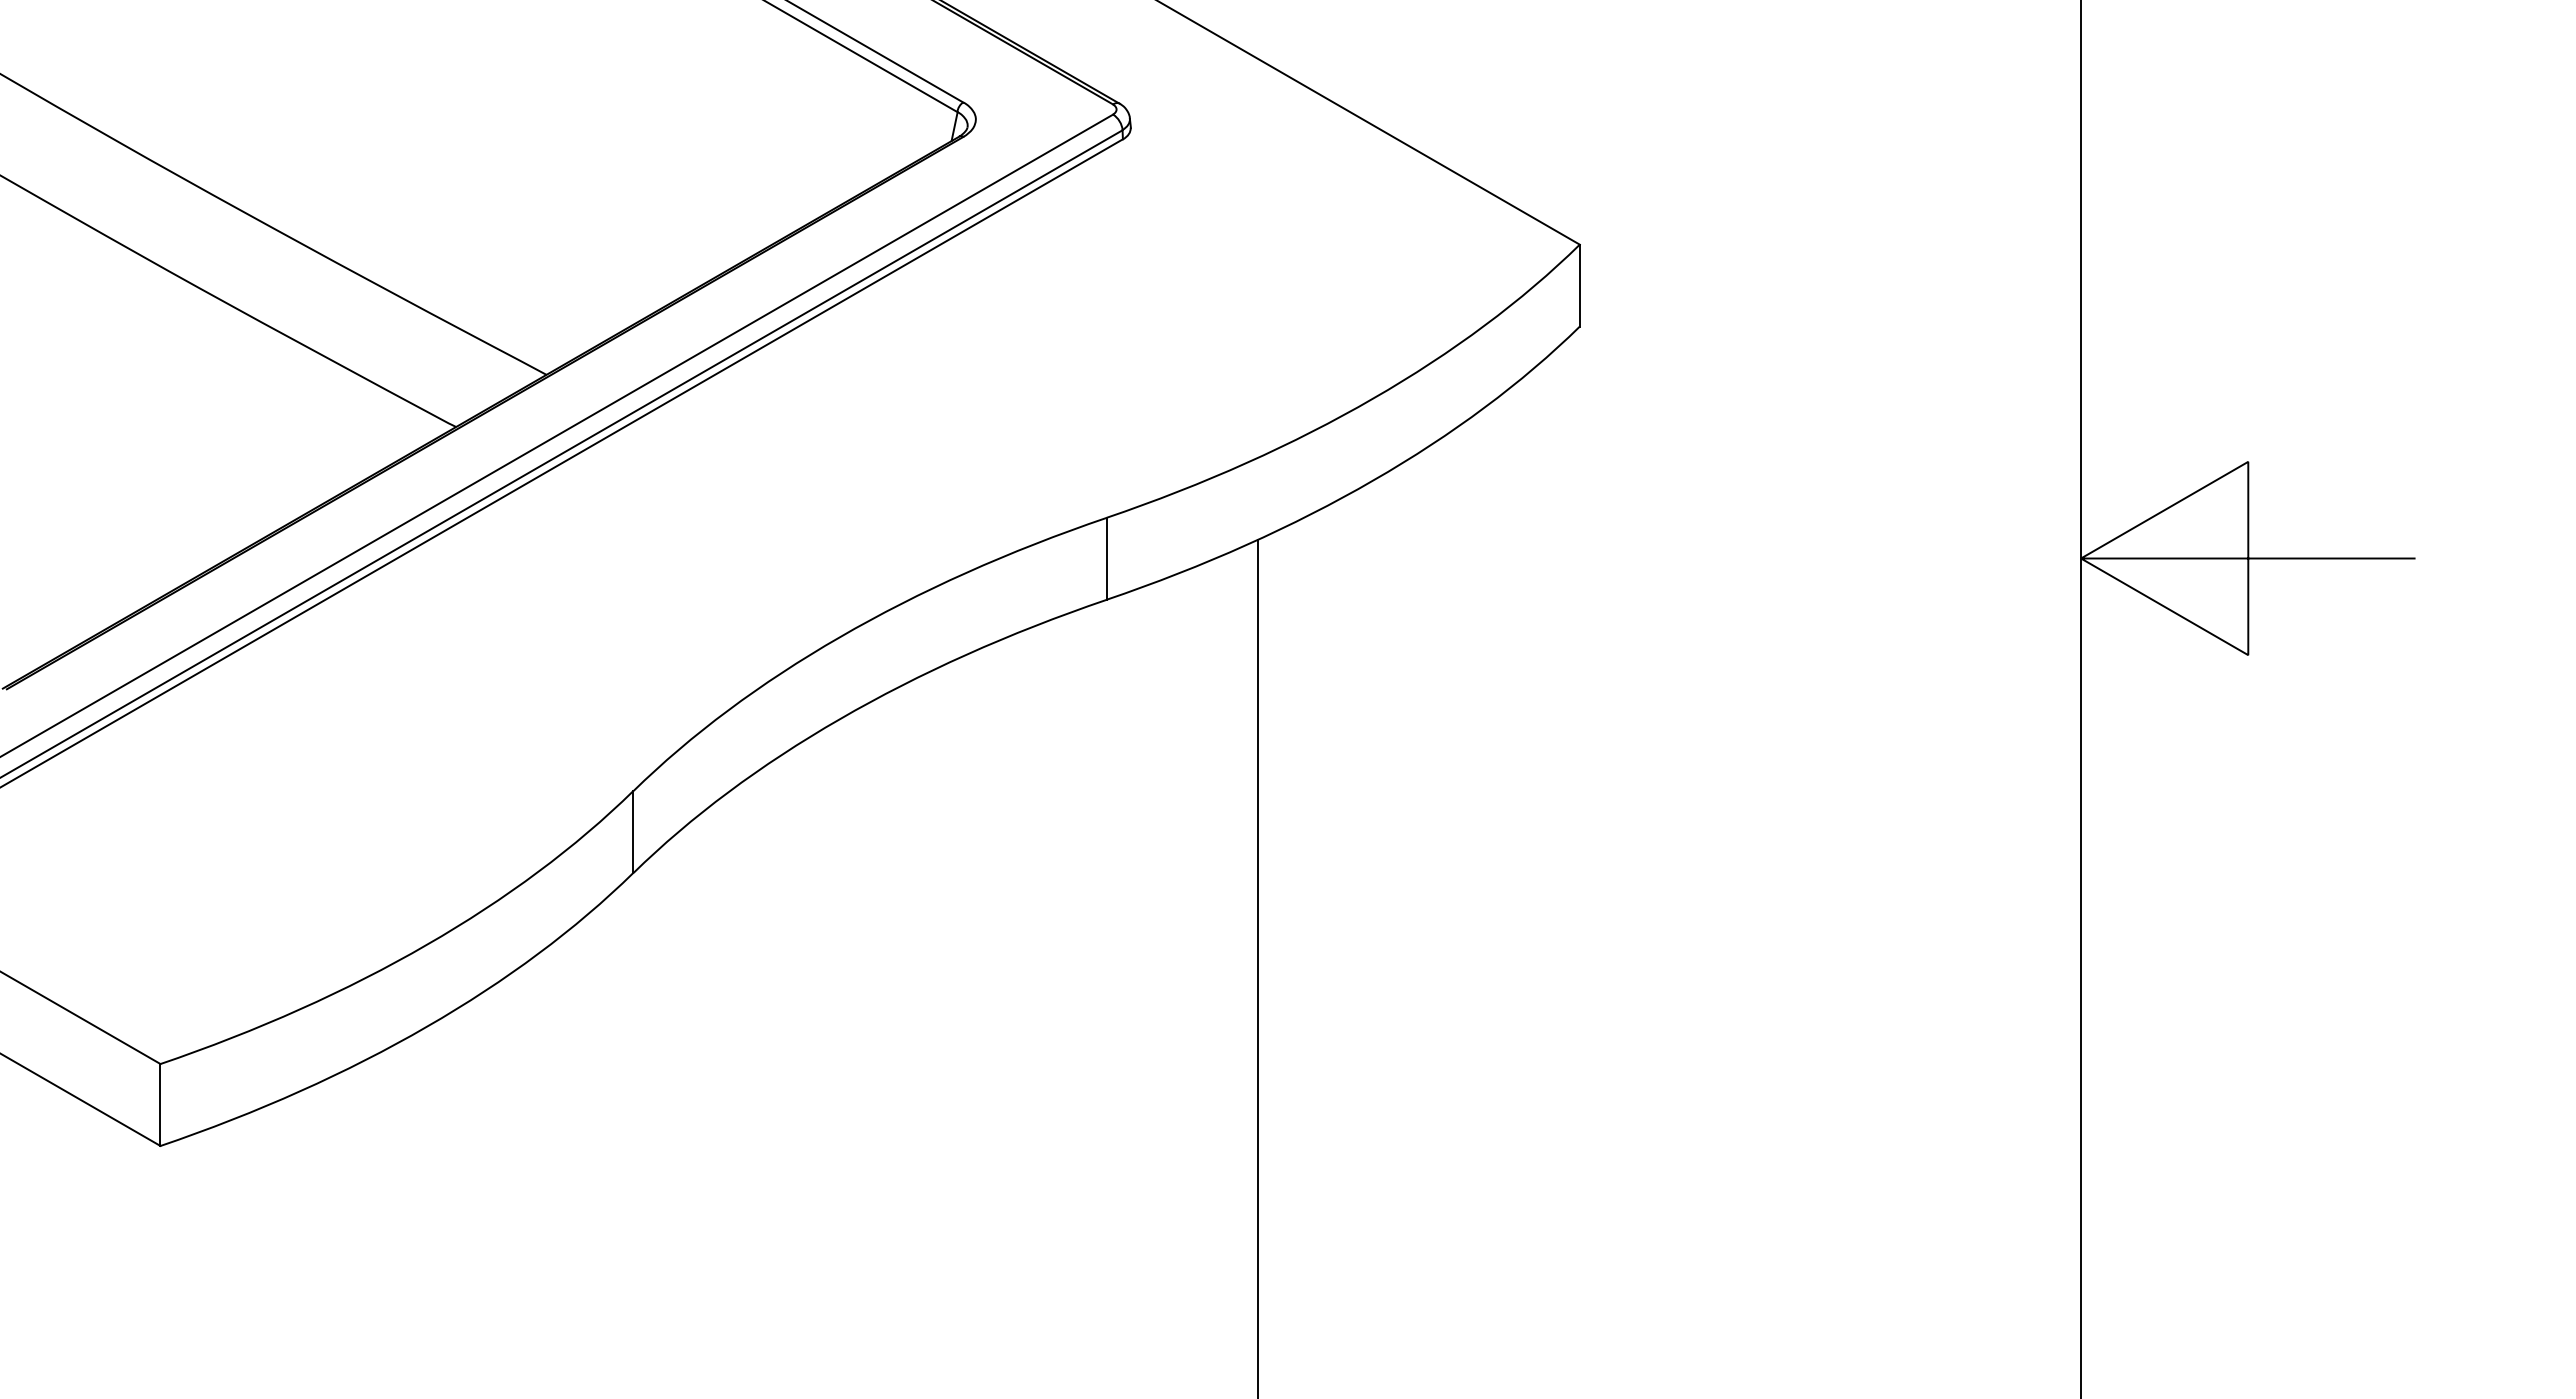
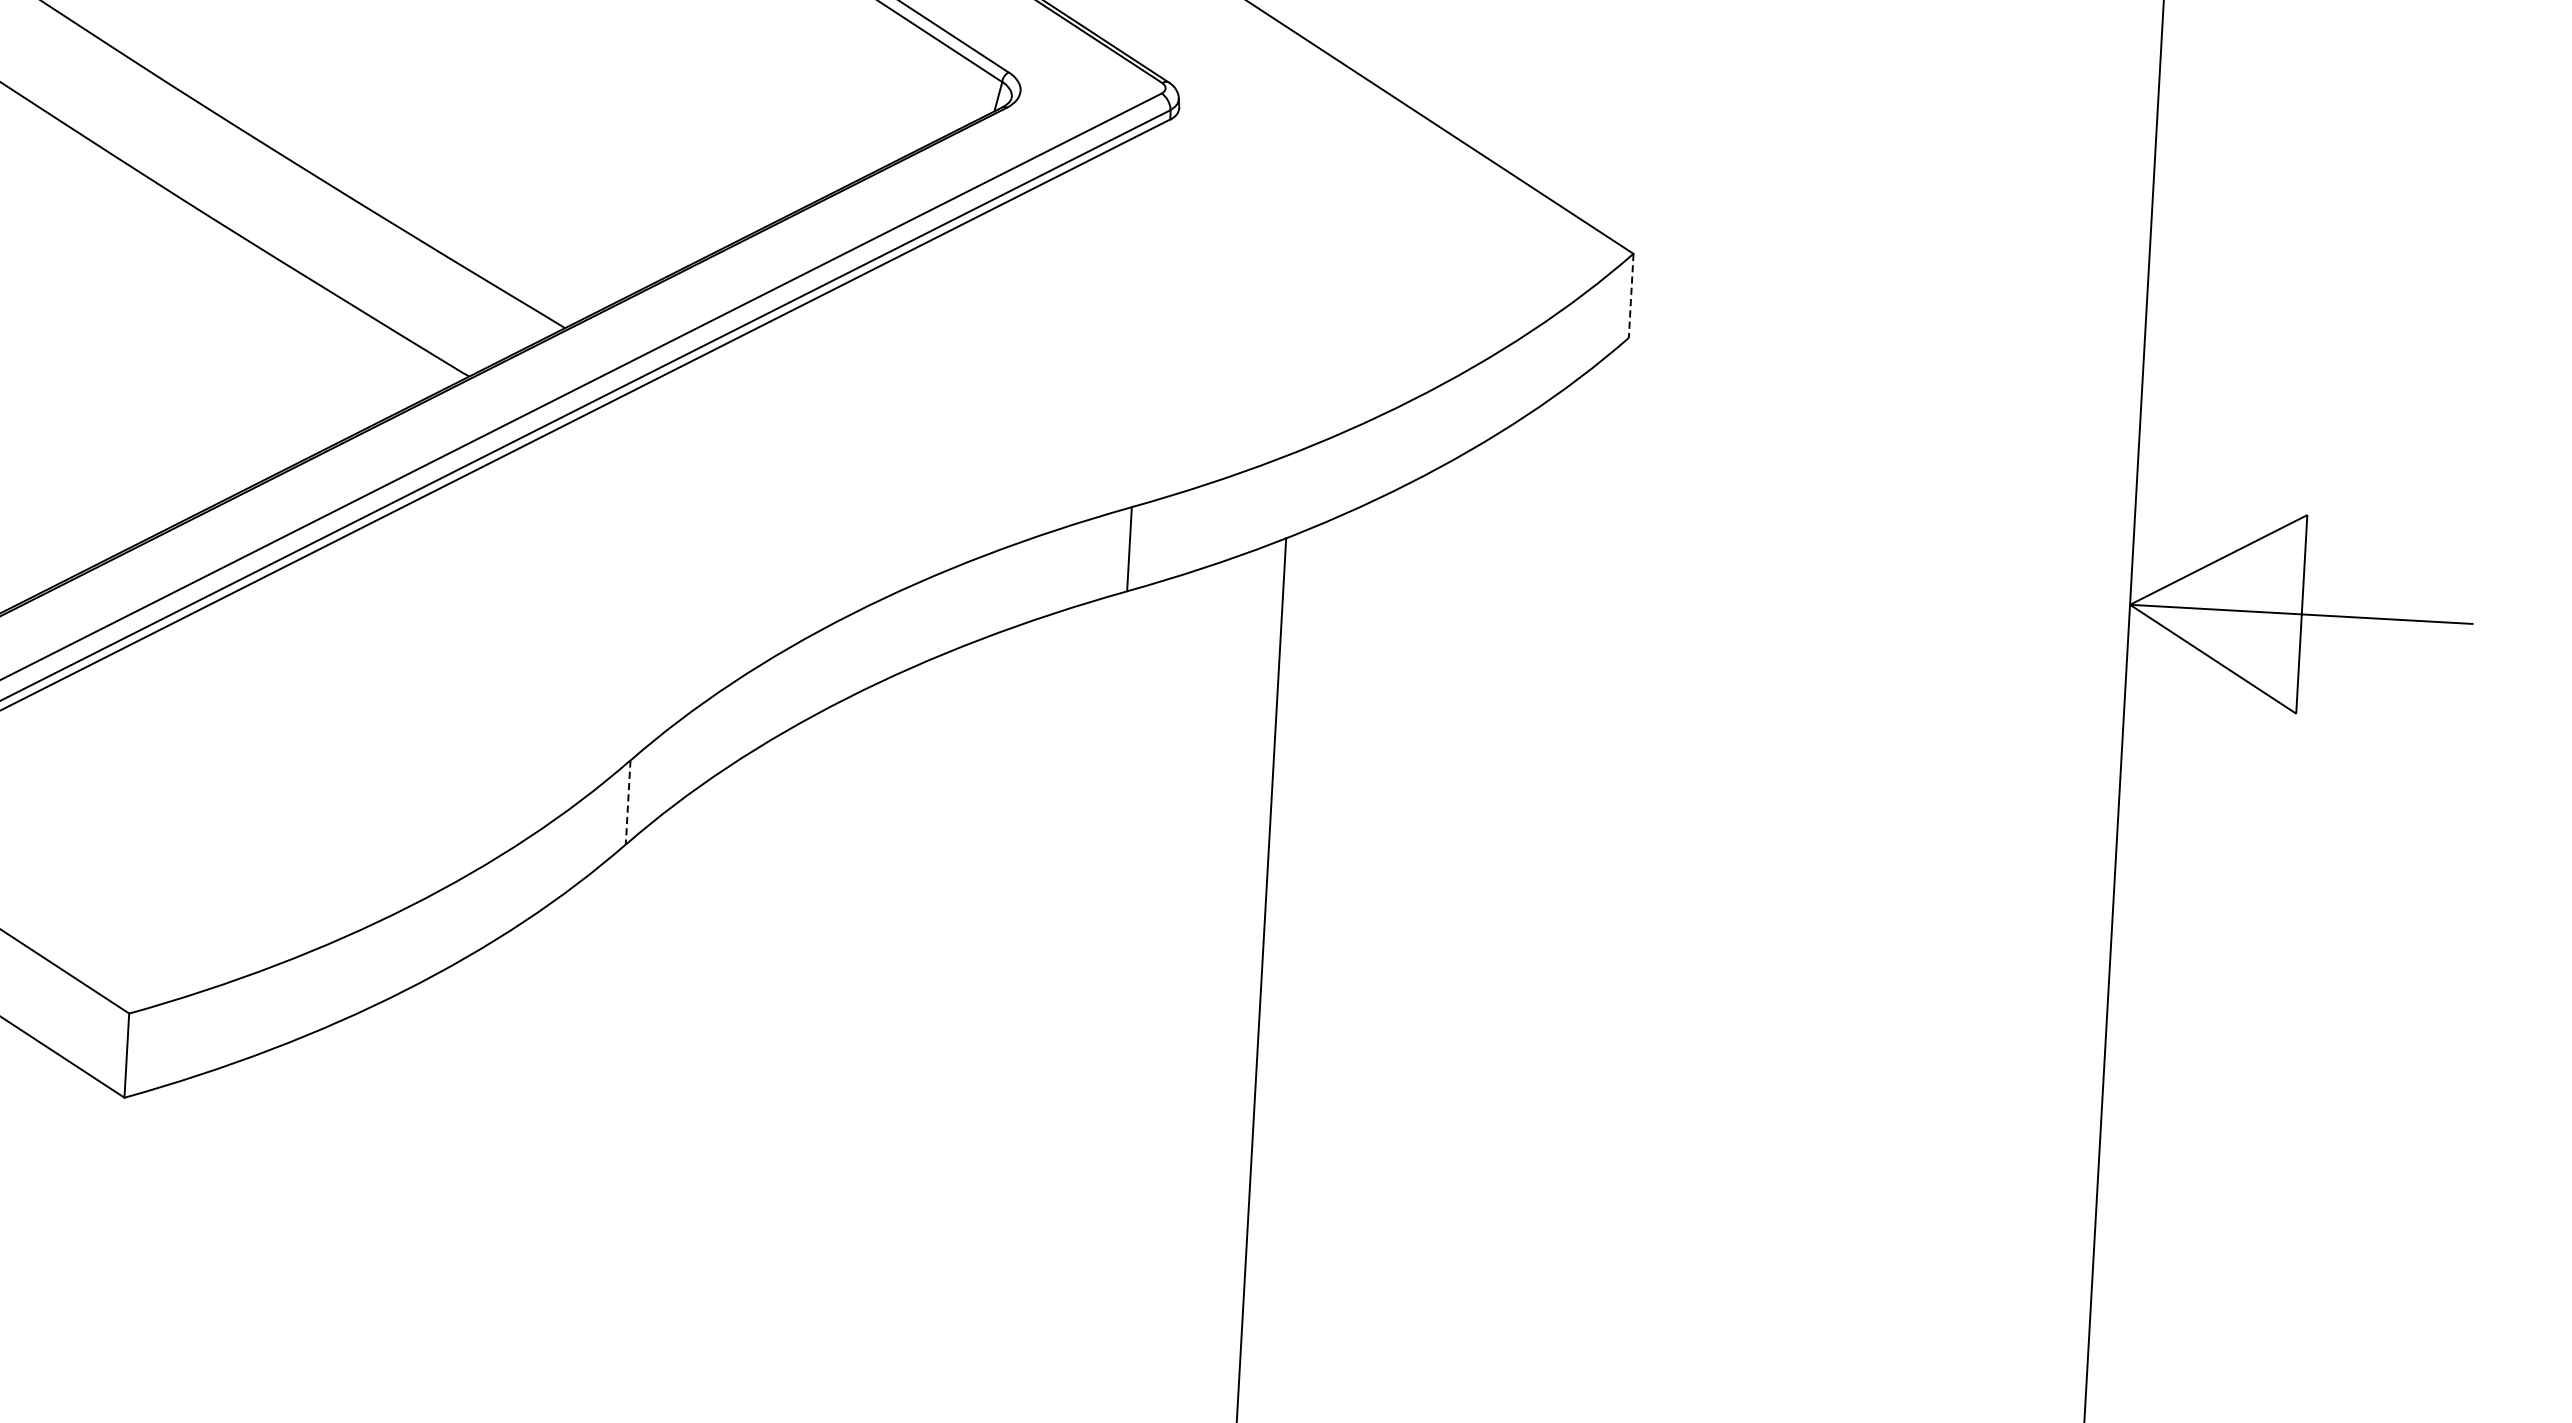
line: (1579, 285) -> (1630, 295), solid -> dashed
line: (633, 831) -> (628, 801), solid -> dashed

